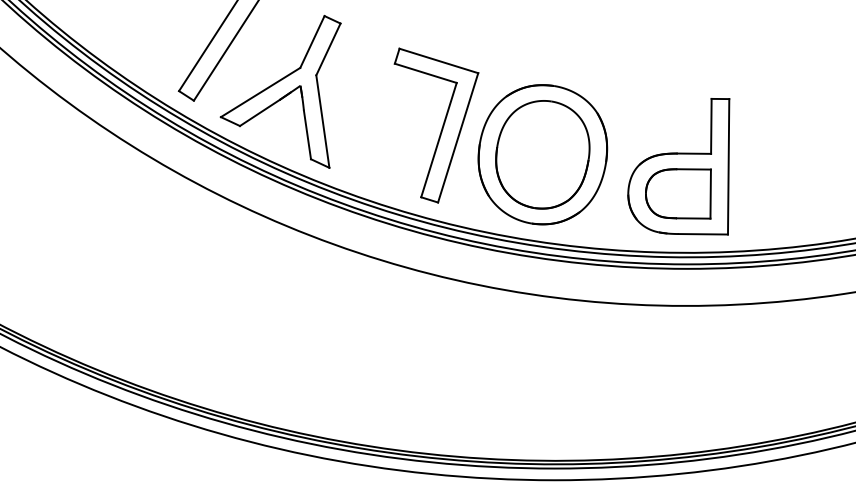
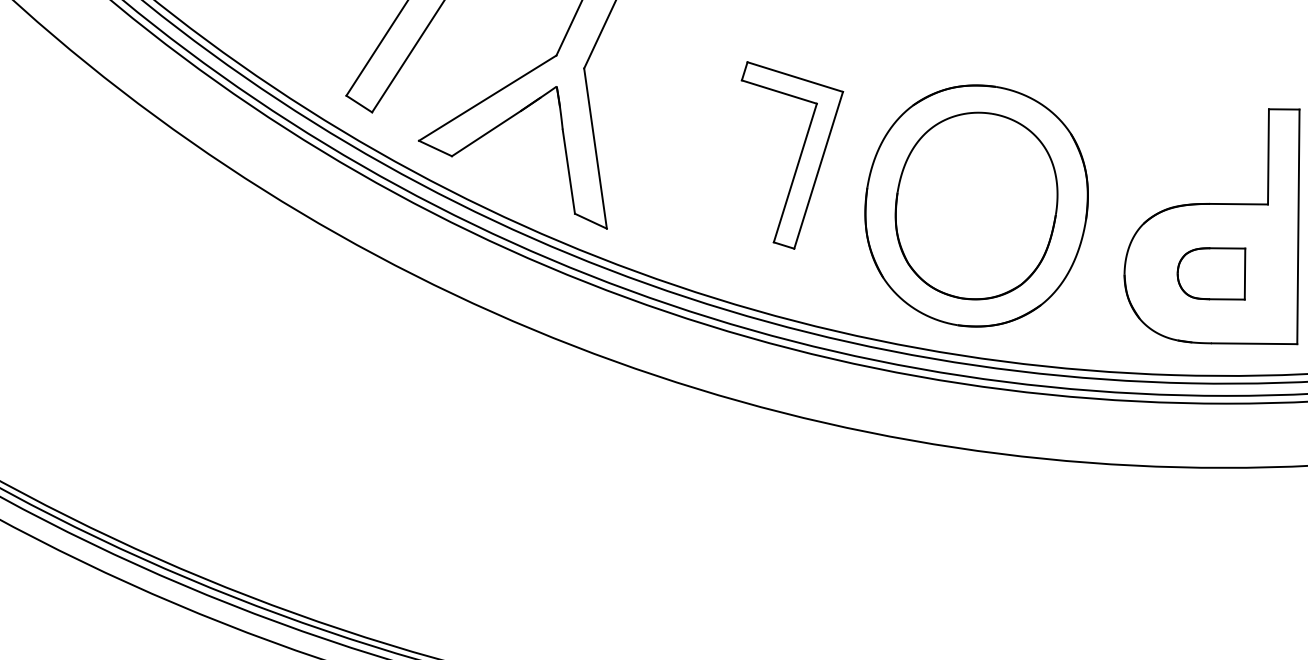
part: (436, 125) -> (792, 155), size x0.7
part: (678, 193) -> (1211, 273), size x0.6

